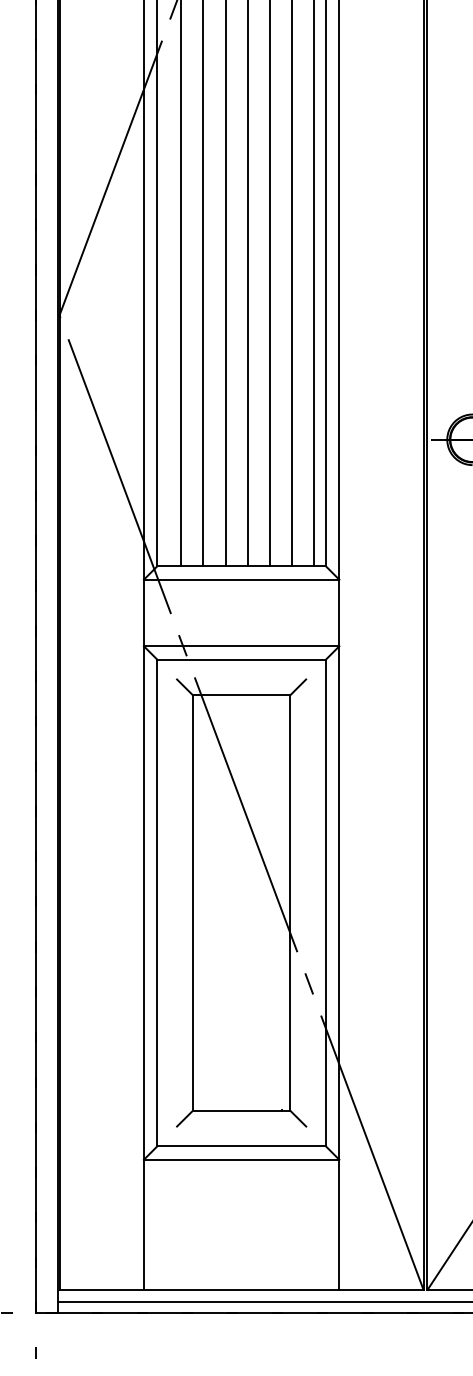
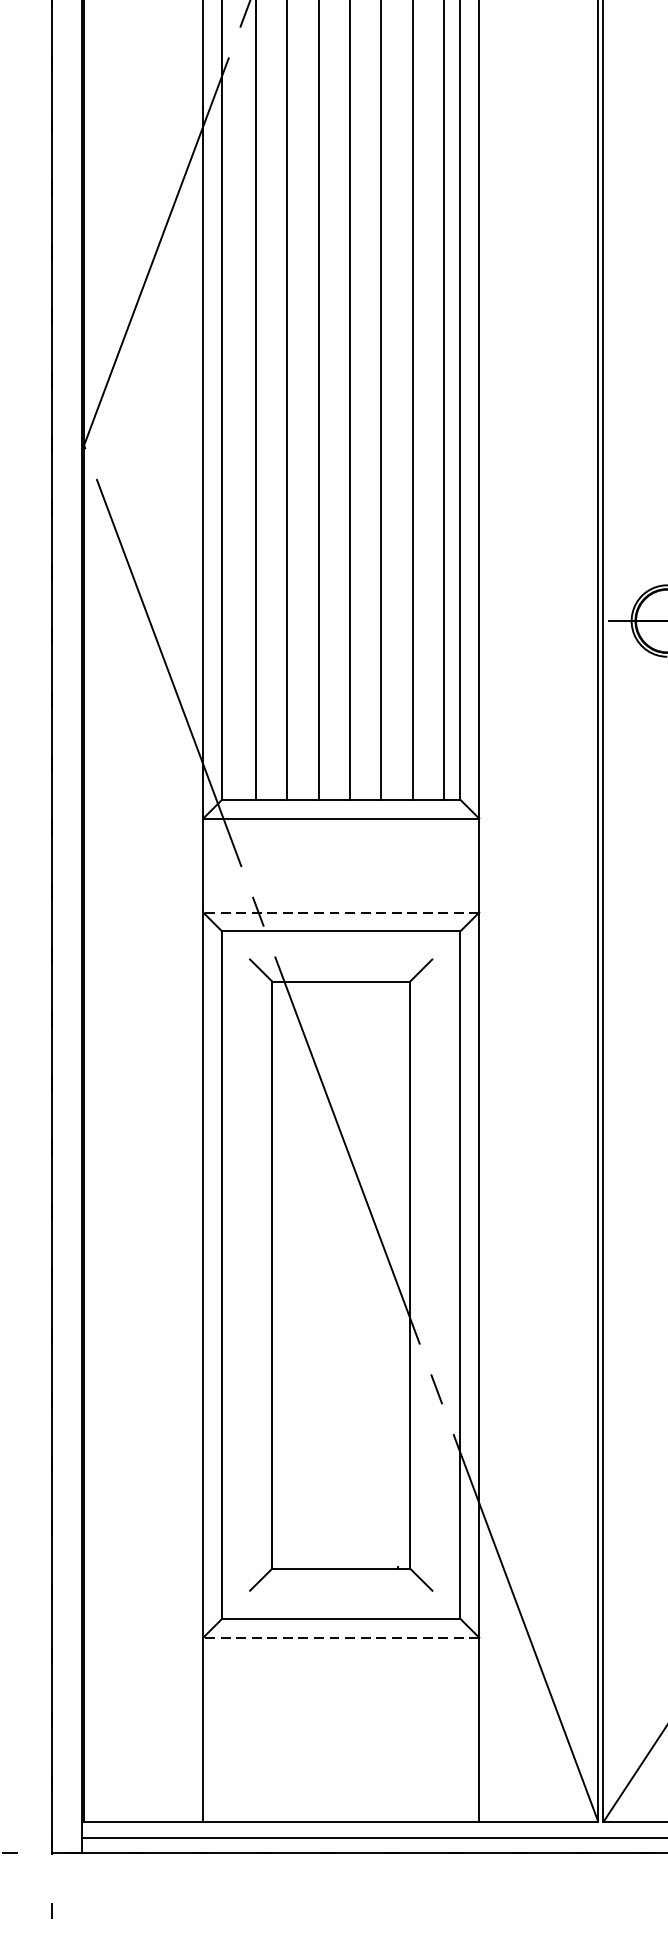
line: (241, 646) -> (341, 912), solid -> dashed
line: (241, 1159) -> (341, 1637), solid -> dashed

